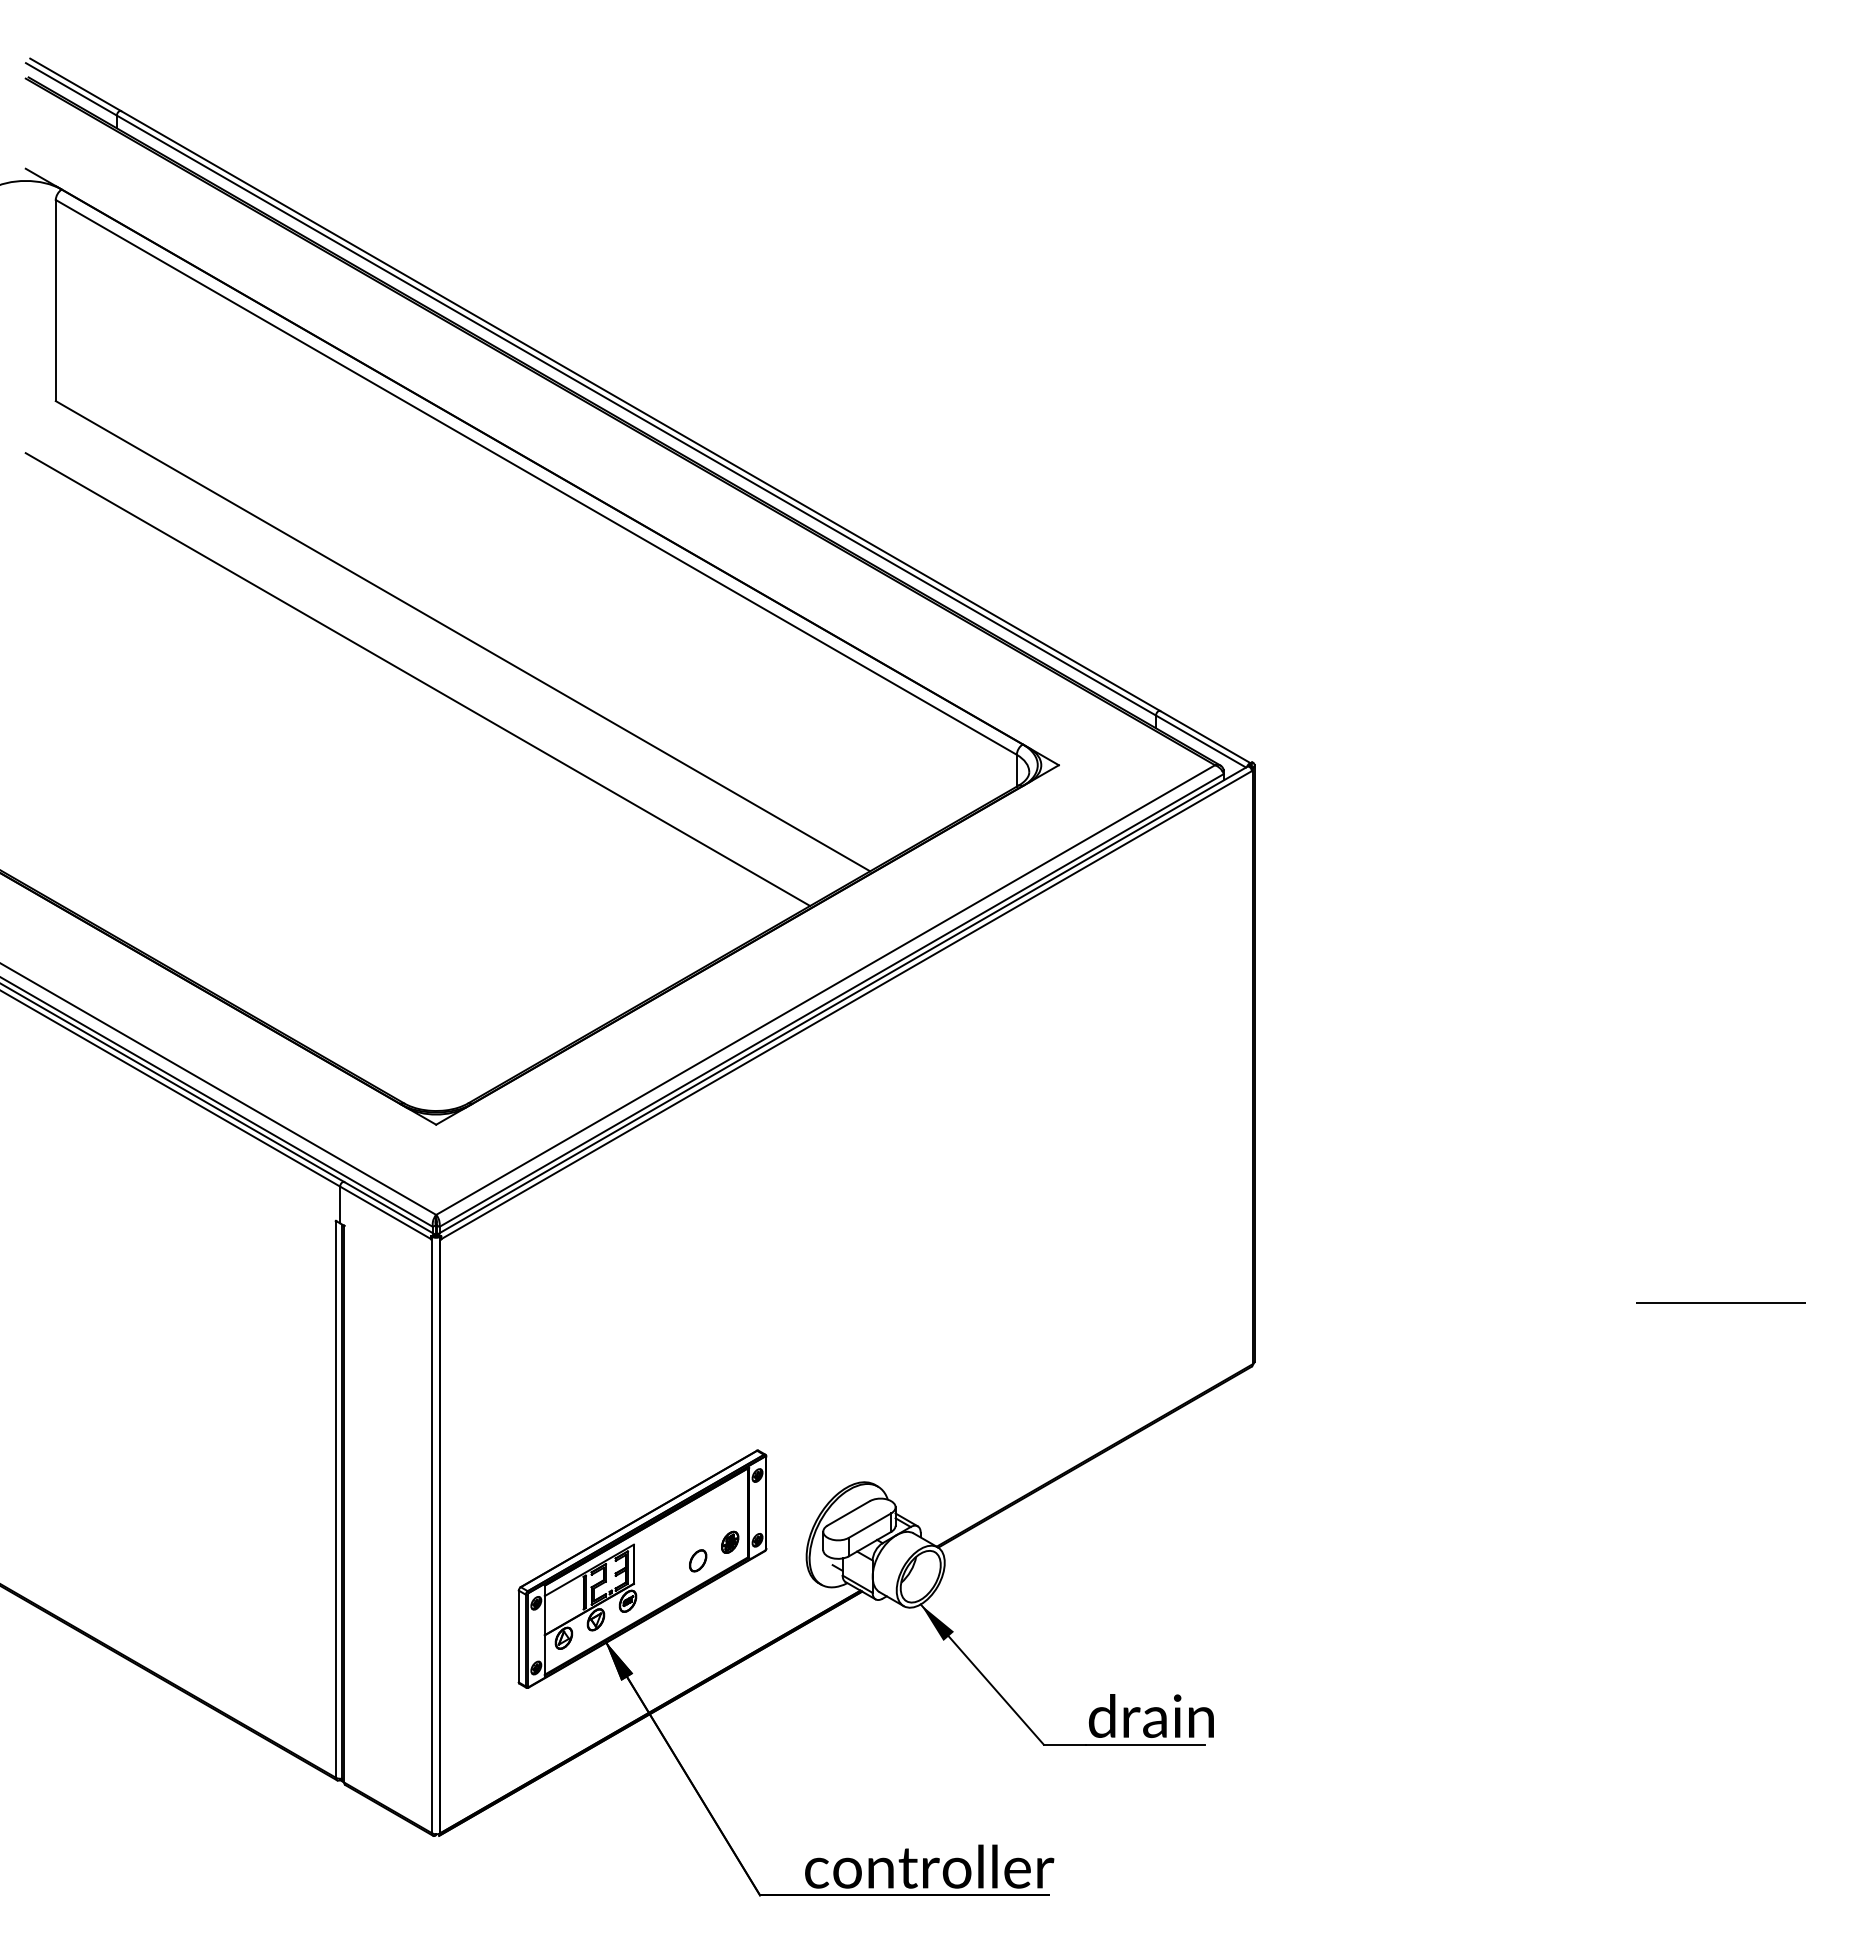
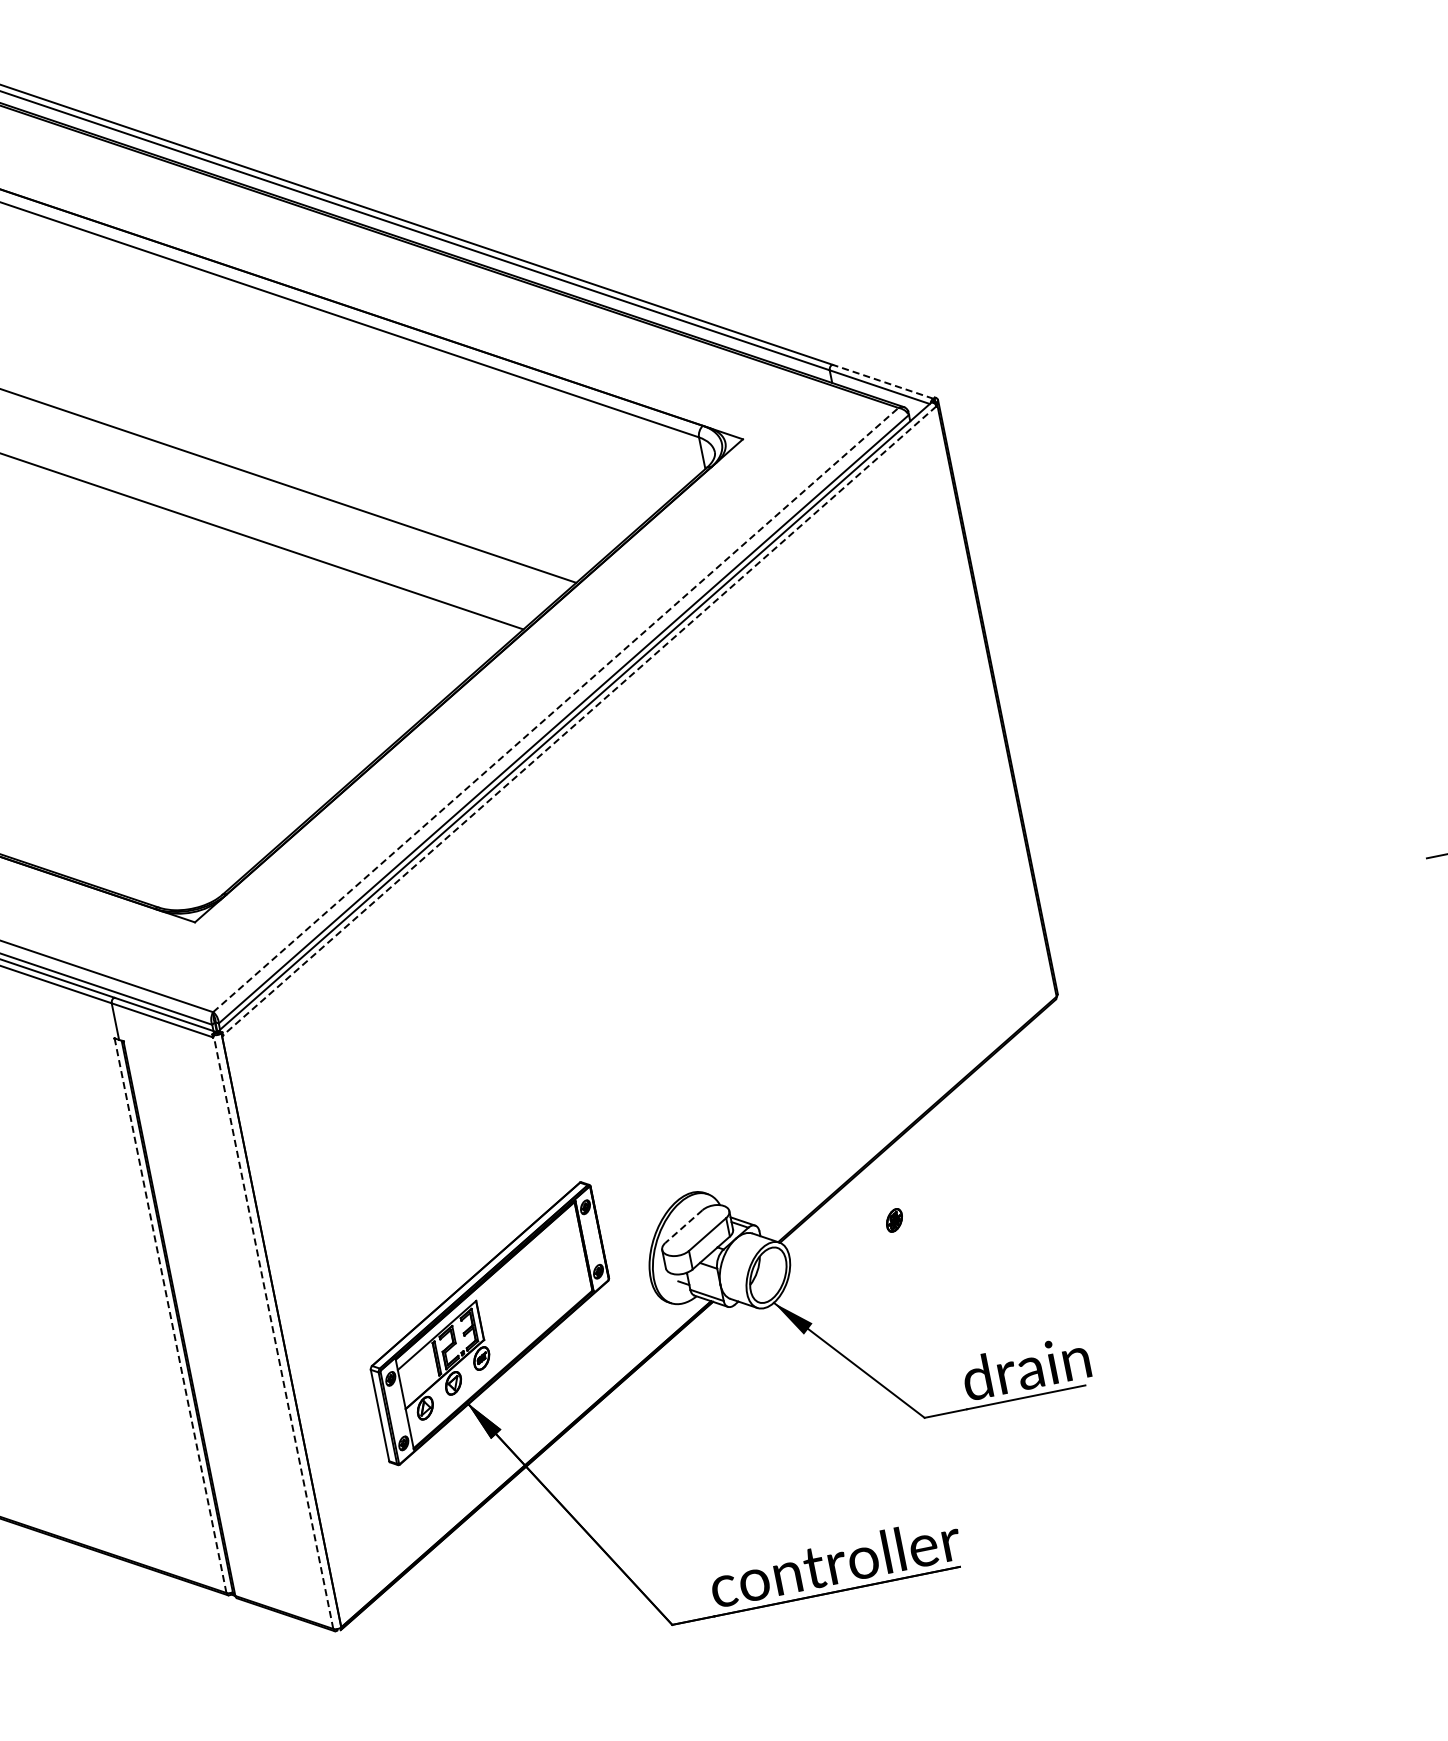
line: (1205, 736) -> (883, 381), solid -> dashed
line: (825, 990) -> (555, 710), solid -> dashed
line: (846, 1005) -> (579, 721), solid -> dashed
line: (336, 1499) -> (170, 1315), solid -> dashed
line: (848, 1513) -> (683, 1226), solid -> dashed
line: (432, 1534) -> (273, 1331), solid -> dashed
part: (730, 1541) -> (894, 1219), moved
part: (698, 1560) -> (543, 1303), removed

